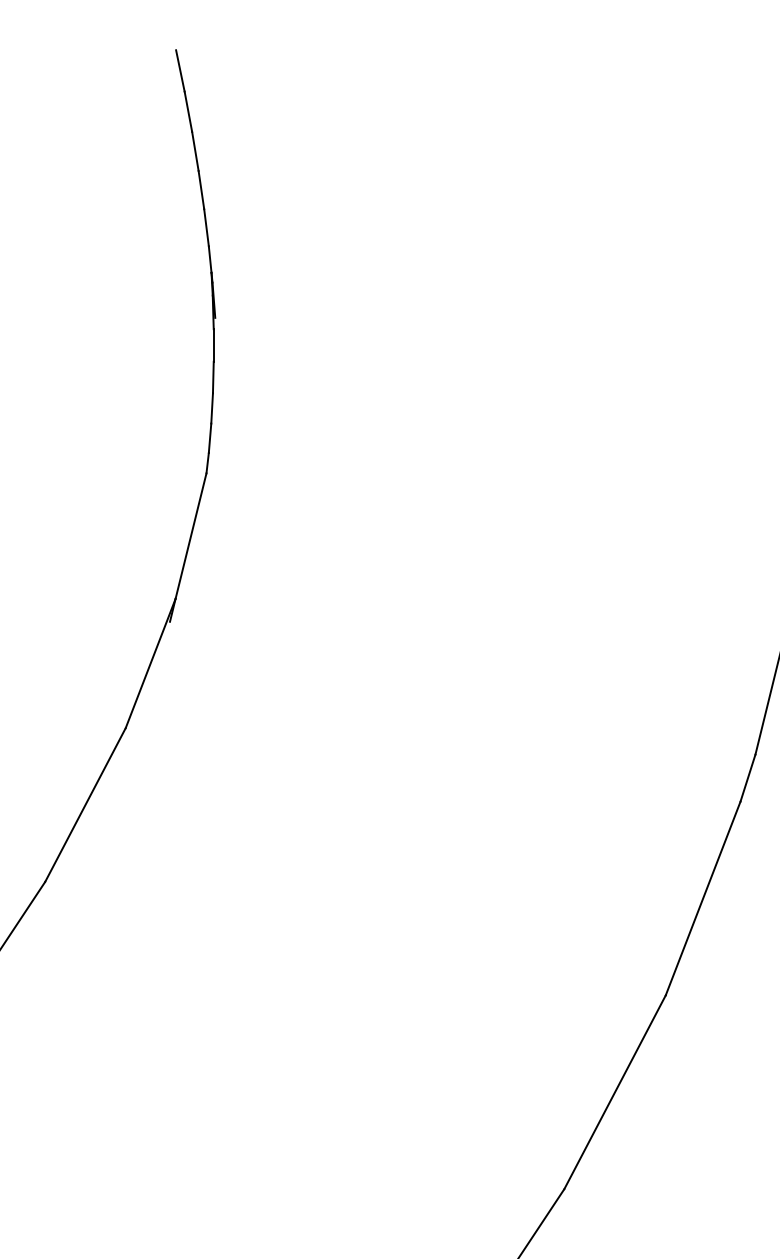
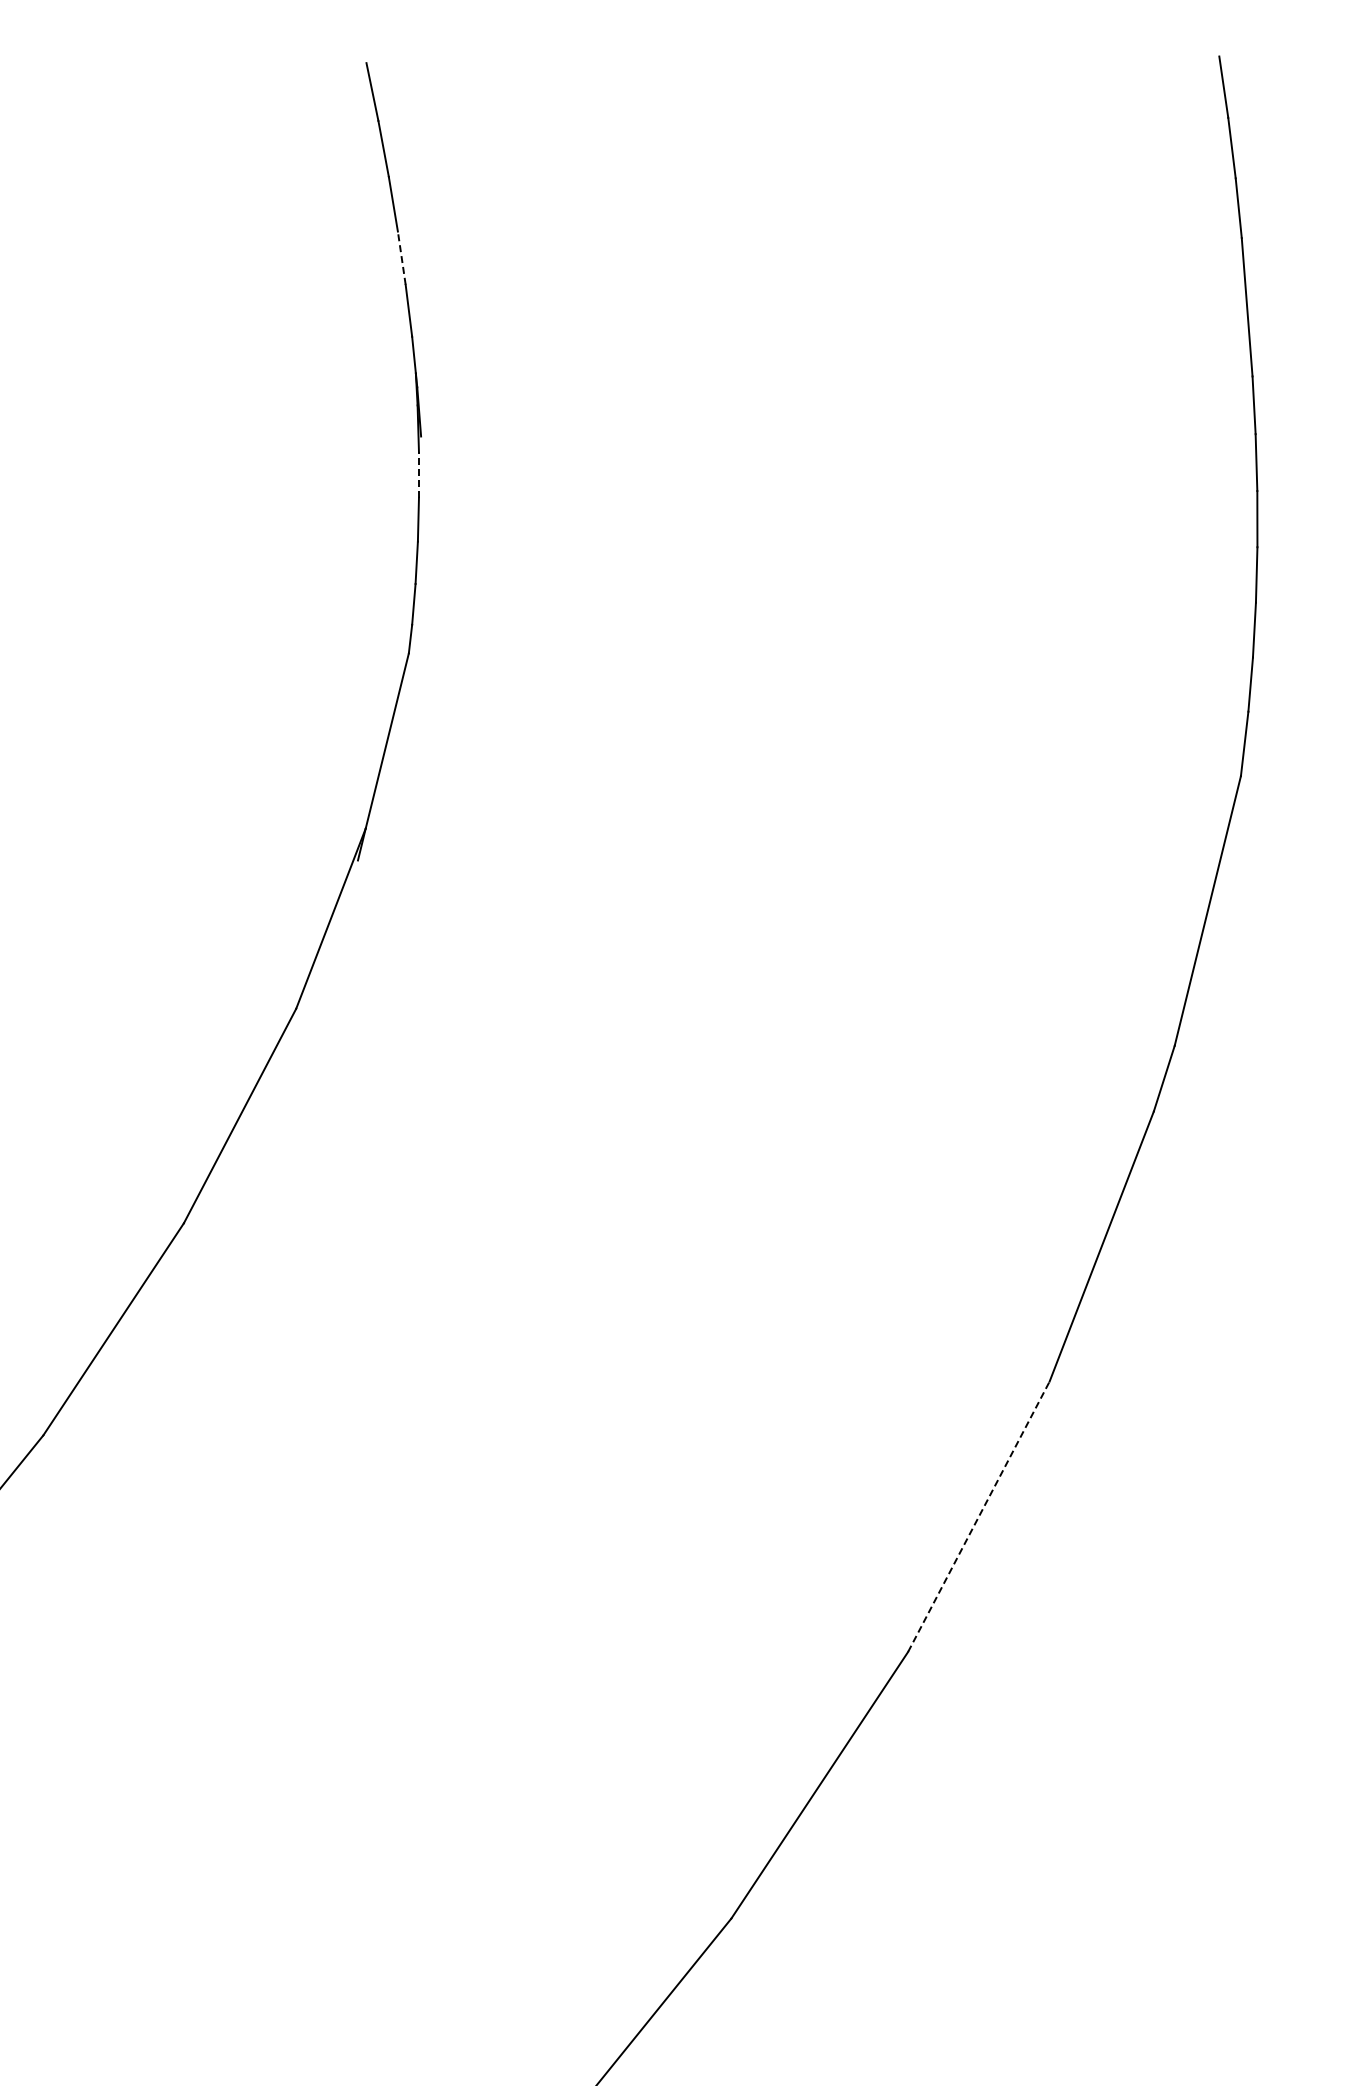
line: (201, 190) -> (401, 258), solid -> dashed
line: (213, 345) -> (418, 475), solid -> dashed
line: (614, 1092) -> (978, 1516), solid -> dashed

